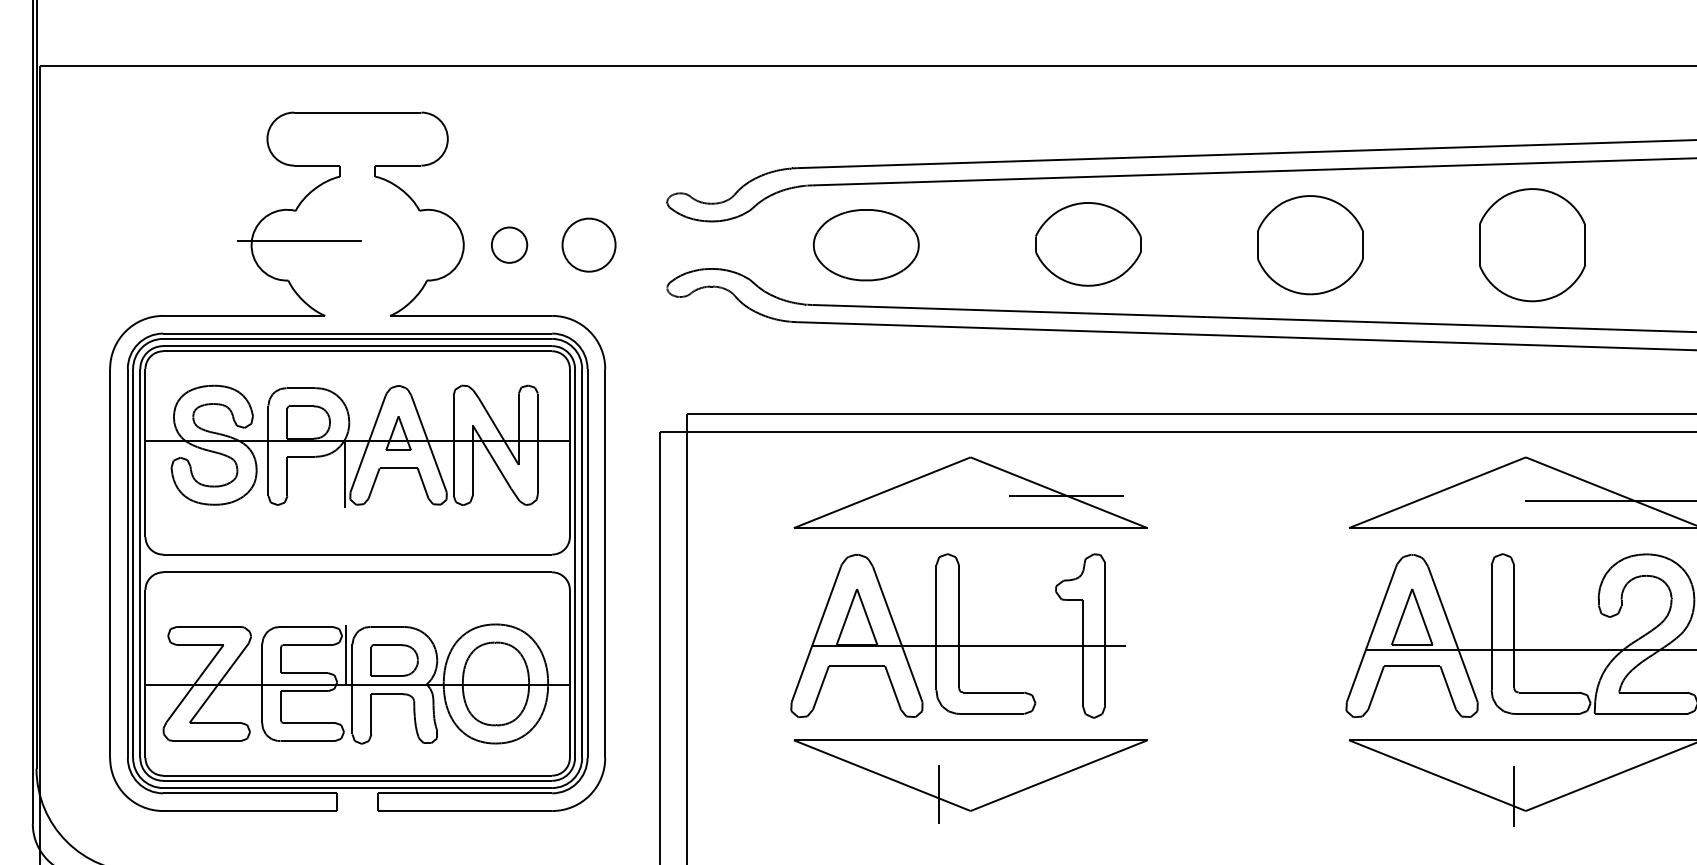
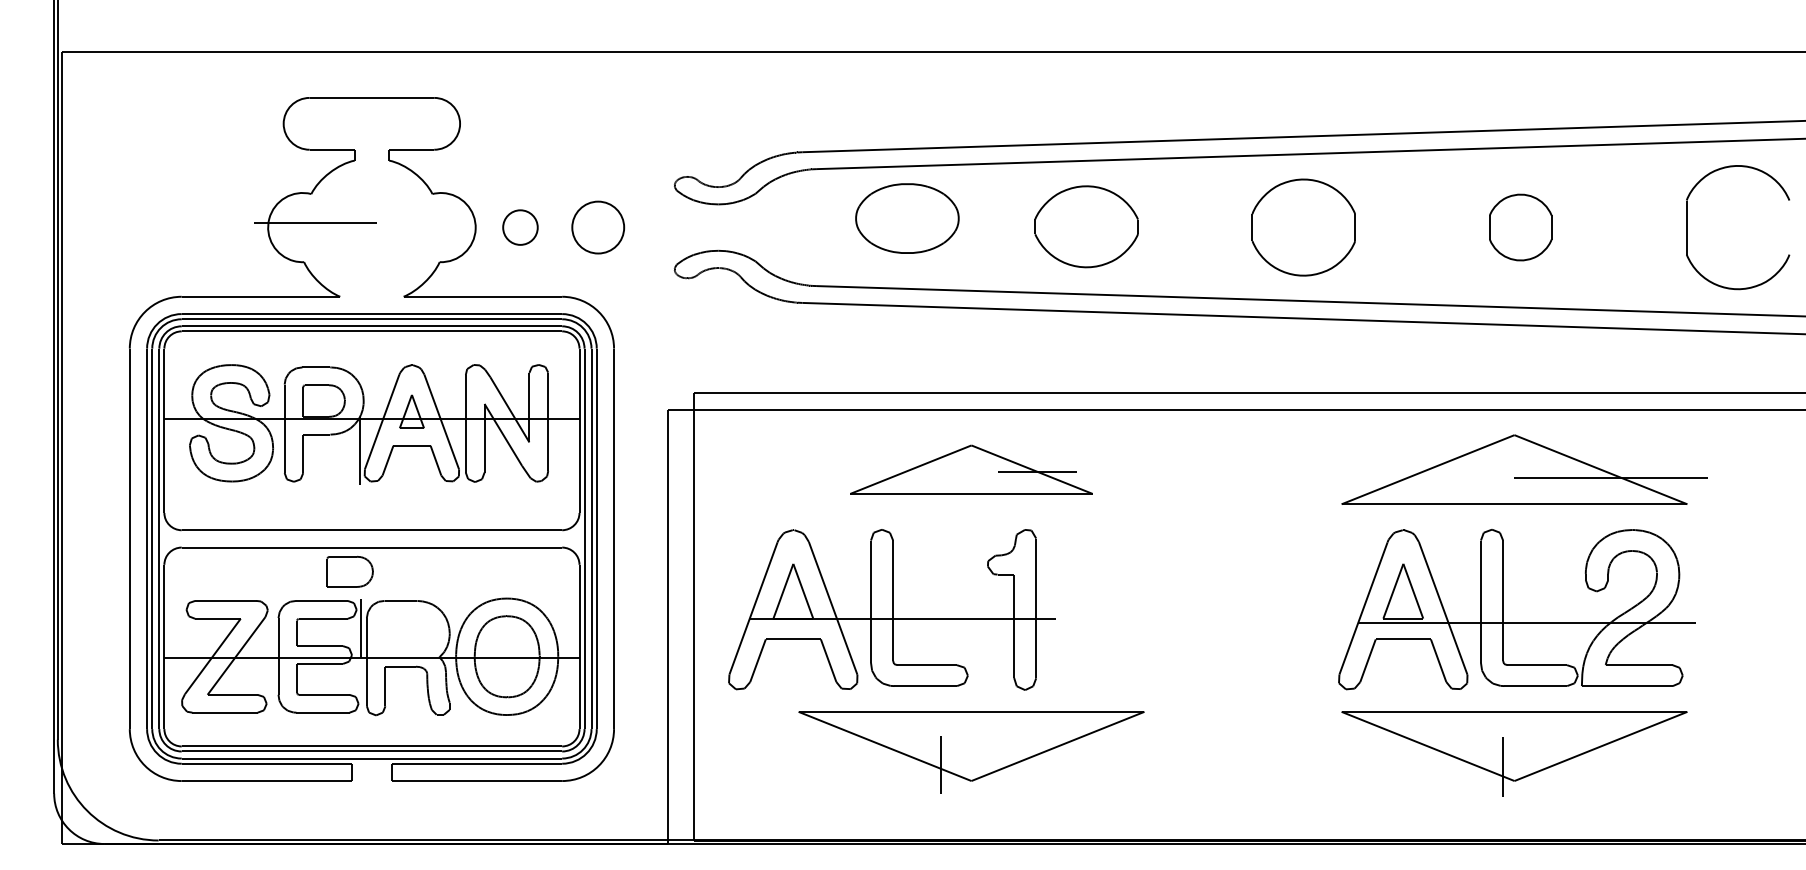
part: (866, 245) -> (907, 218), moved
part: (1531, 245) -> (1520, 227), size x0.6
part: (970, 492) -> (971, 469), size x0.7
part: (957, 635) -> (891, 609), moved
part: (394, 660) -> (349, 571), moved

